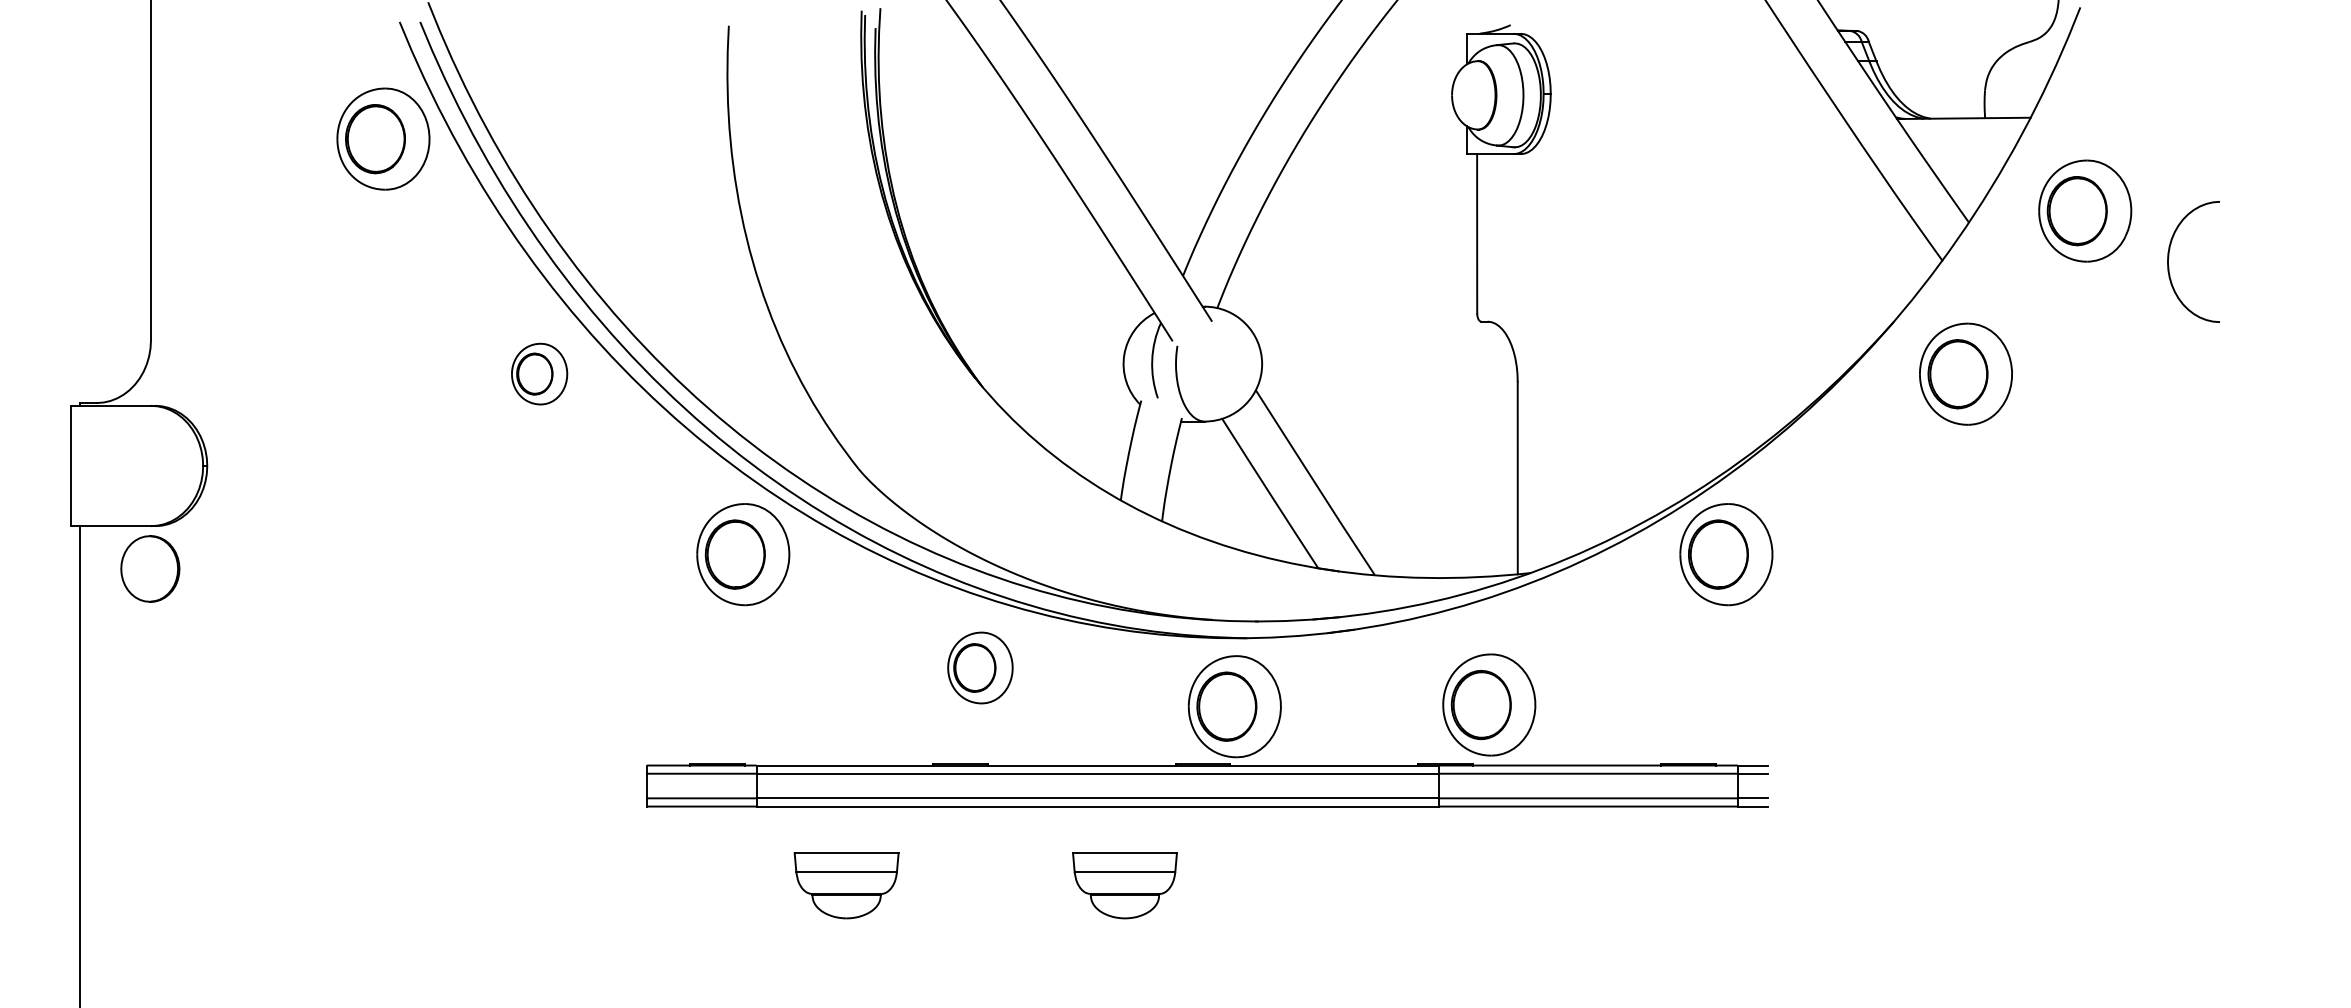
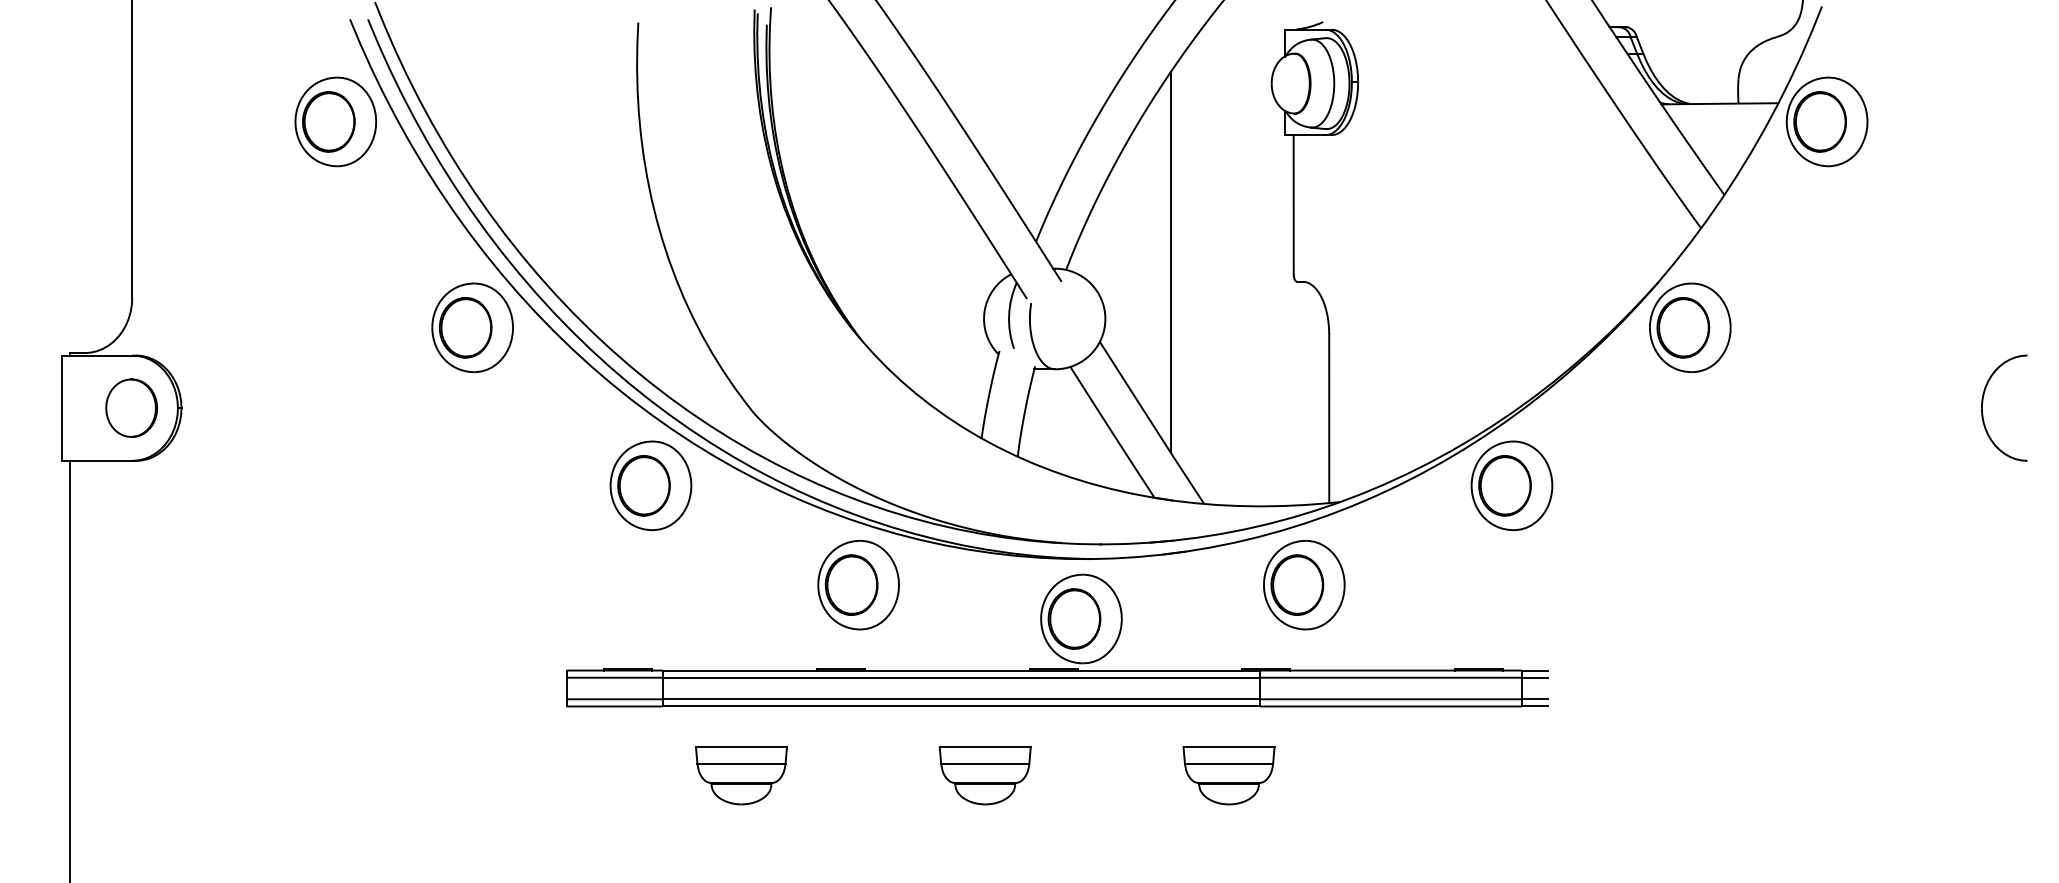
part: (2085, 210) -> (1827, 121), moved
part: (2169, 257) -> (1983, 404), moved
line: (1336, 299) -> (1170, 262), added
part: (539, 373) -> (472, 327), size x1.67
part: (1965, 373) -> (1689, 327), moved
part: (150, 568) -> (131, 407), moved
part: (980, 667) -> (858, 584), size x1.43
part: (1489, 704) -> (1304, 584), moved
part: (1403, 885) -> (1229, 775), added

